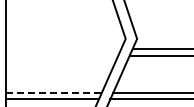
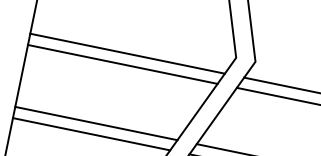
line: (63, 49) -> (127, 54), added
line: (62, 55) -> (123, 63), added
line: (54, 92) -> (97, 123), dashed -> solid

